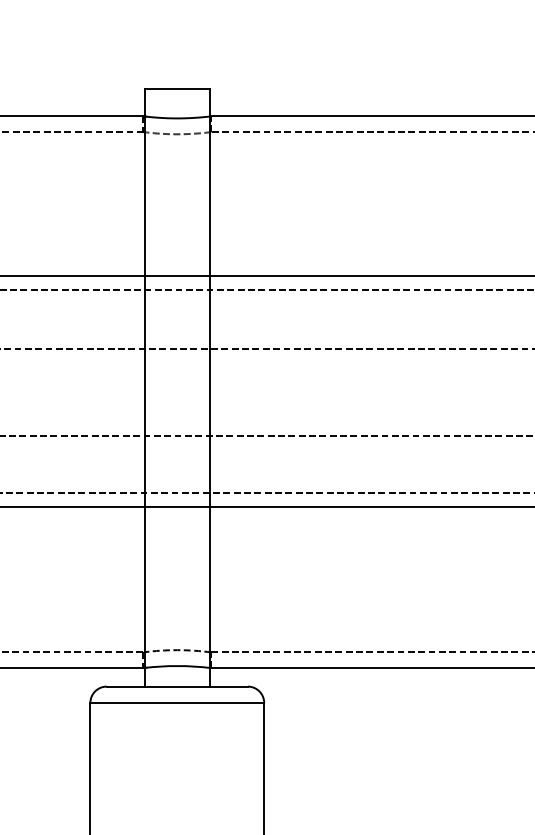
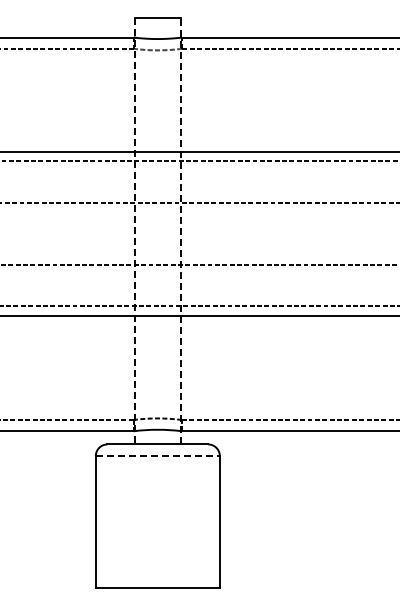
line: (210, 386) -> (181, 230), solid -> dashed
line: (144, 388) -> (134, 231), solid -> dashed
line: (178, 703) -> (158, 456), solid -> dashed

